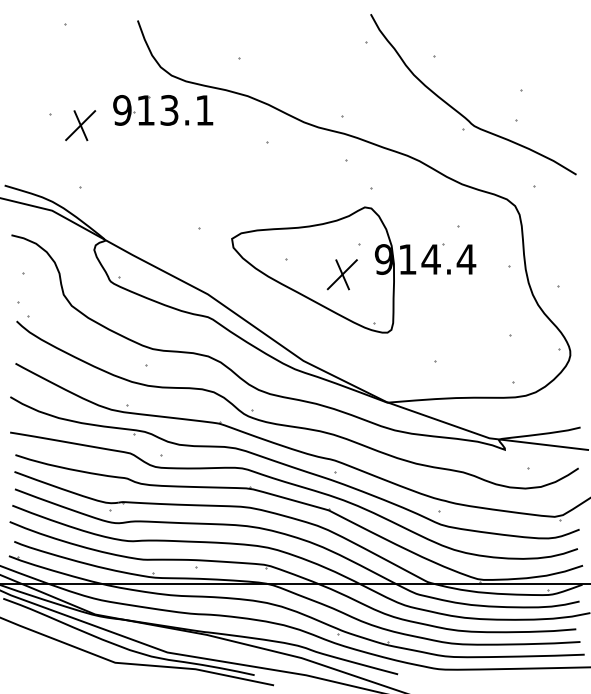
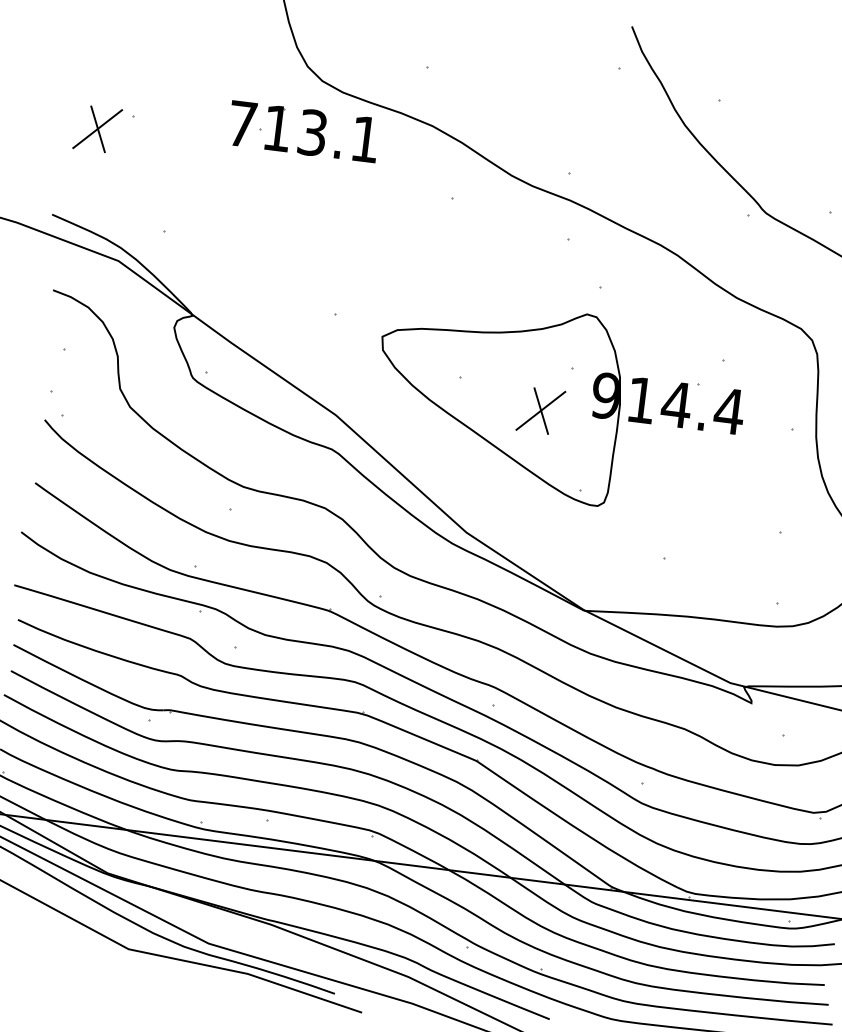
text: (122, 110) -> (242, 124), 913.1 -> 713.1
part: (80, 125) -> (97, 128), moved

